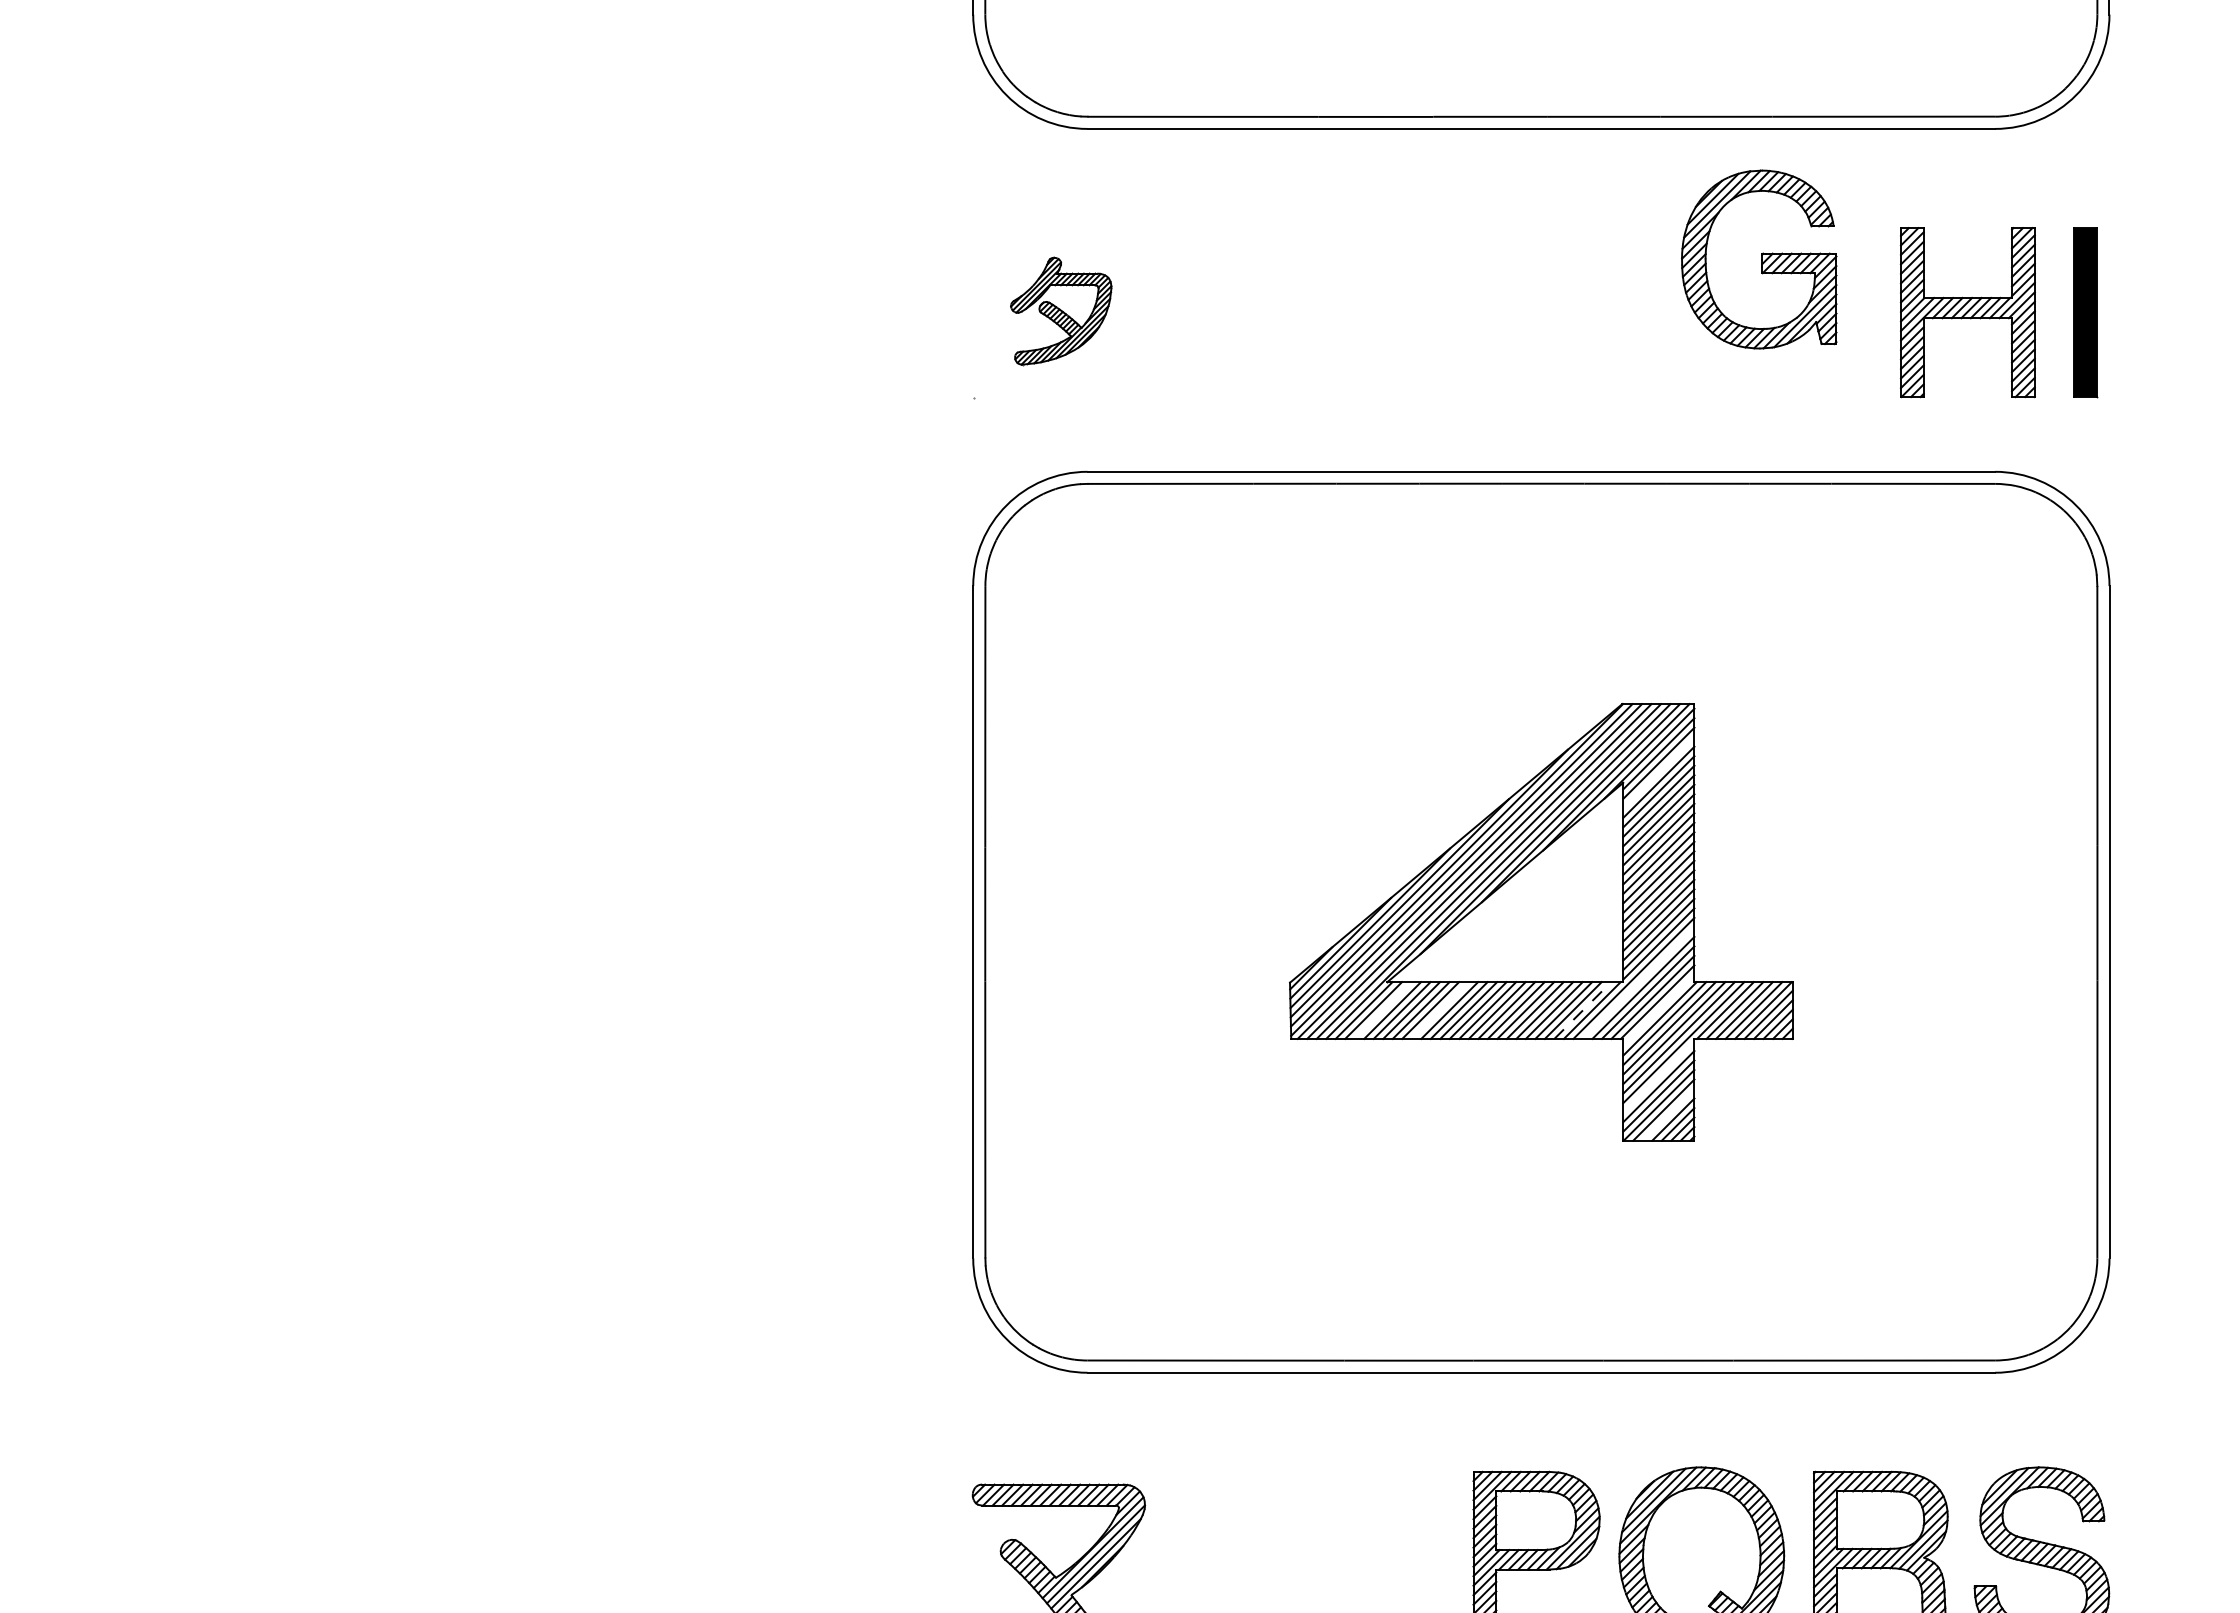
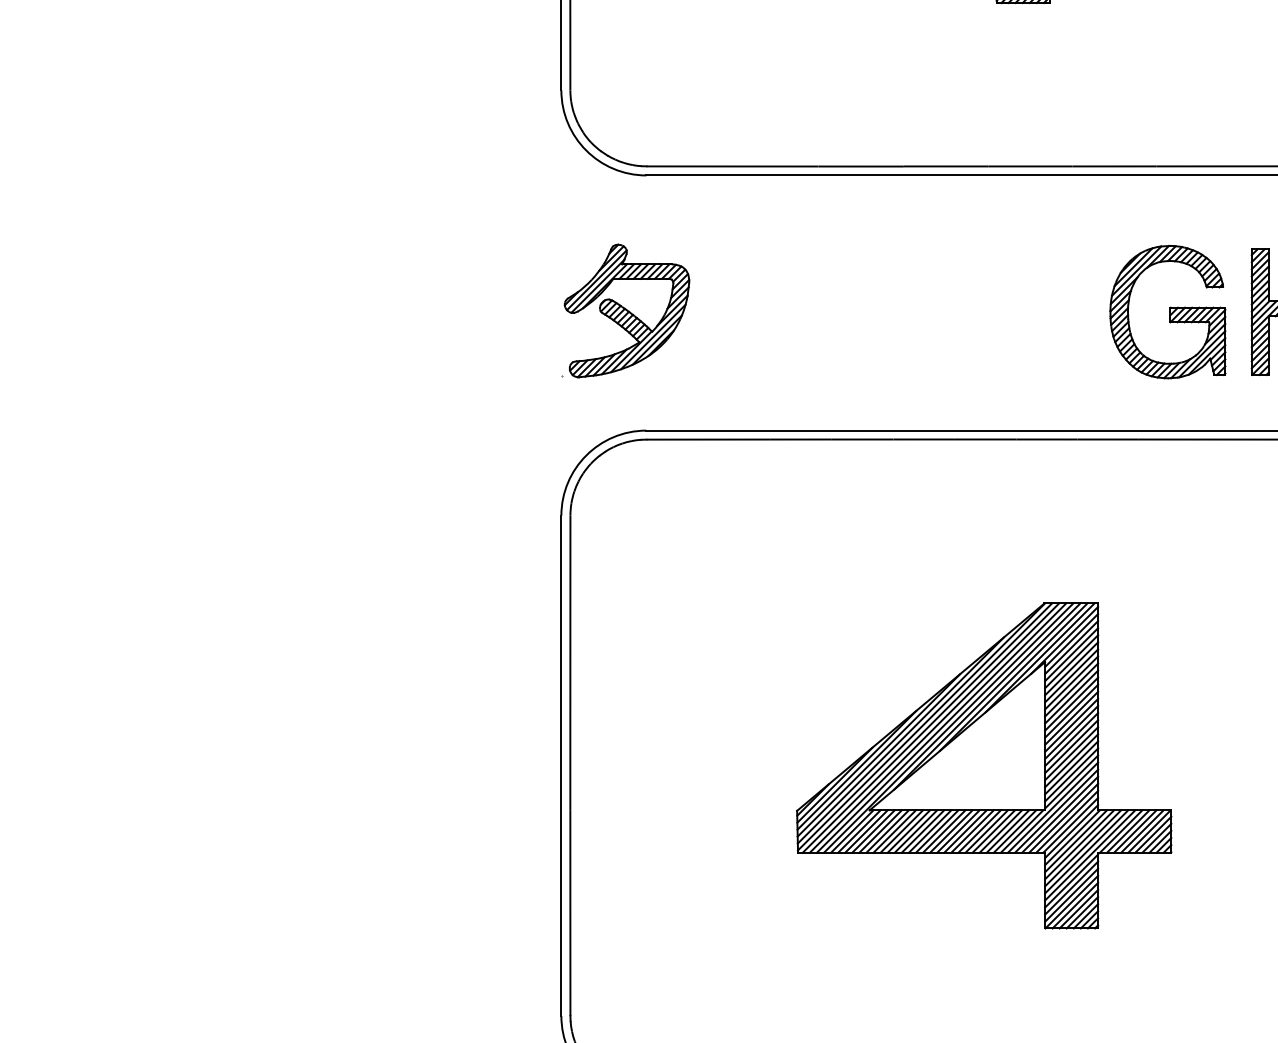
part: (1759, 259) -> (1168, 312), moved
part: (1060, 311) -> (626, 311), size x1.67
line: (1658, 772) -> (1071, 654), added
line: (1638, 982) -> (1056, 810), added
line: (1382, 1010) -> (865, 831), added
line: (1439, 1010) -> (908, 831), added
line: (1583, 1010) -> (1015, 831), dashed -> solid
line: (1658, 1010) -> (1071, 831), added
line: (1658, 1076) -> (1071, 880), added
line: (1668, 1114) -> (1078, 908), added

